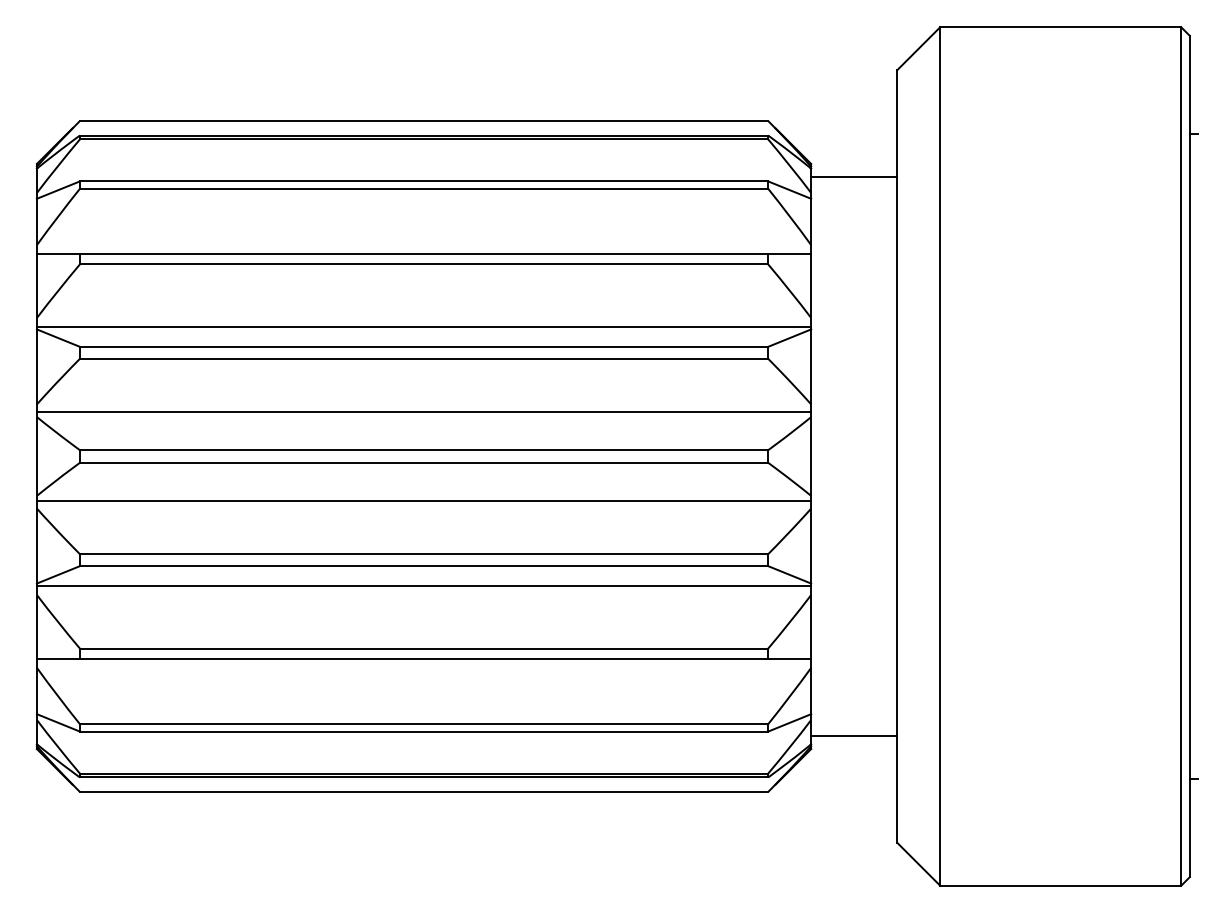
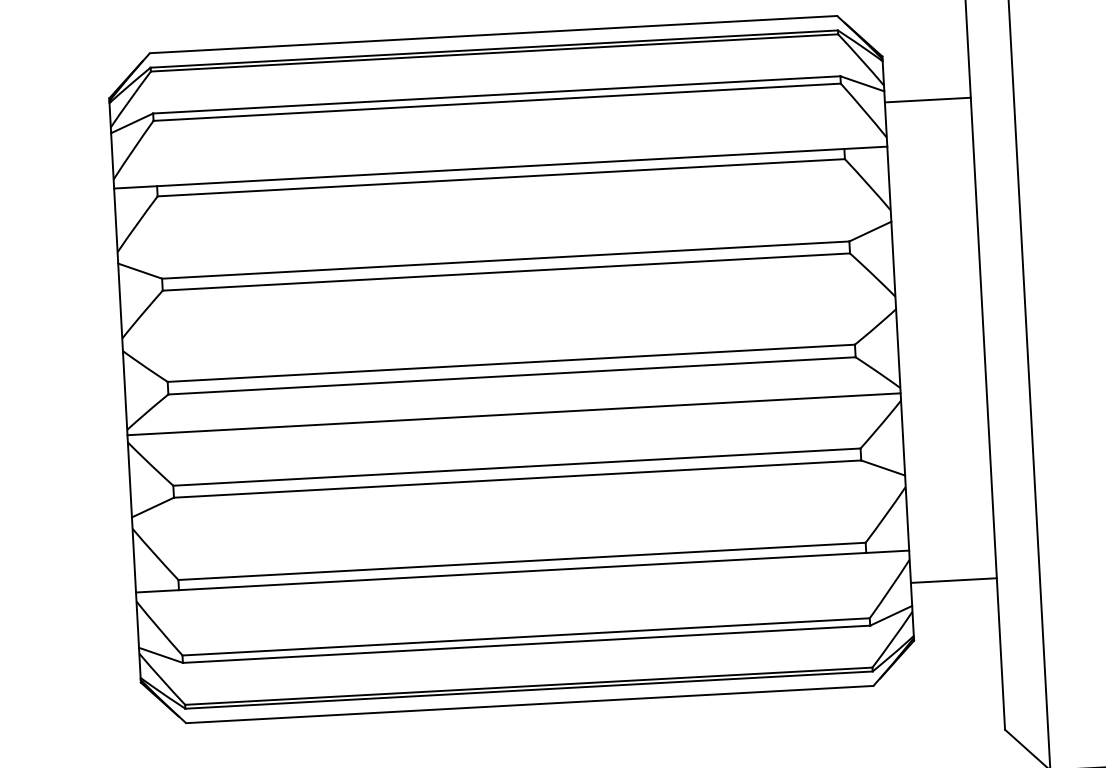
line: (854, 176) -> (928, 99), moved
line: (423, 326) -> (504, 239), removed
line: (423, 411) -> (508, 324), removed
line: (423, 586) -> (518, 499), removed
line: (854, 736) -> (954, 580), moved

